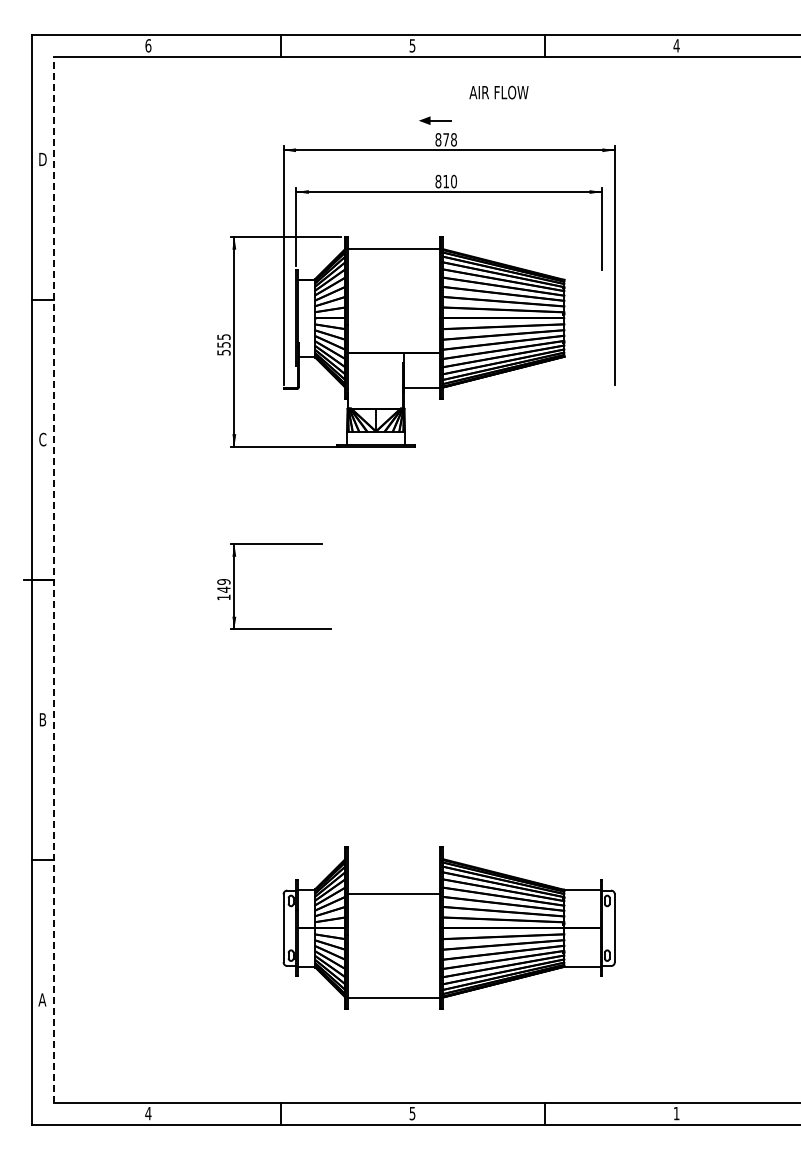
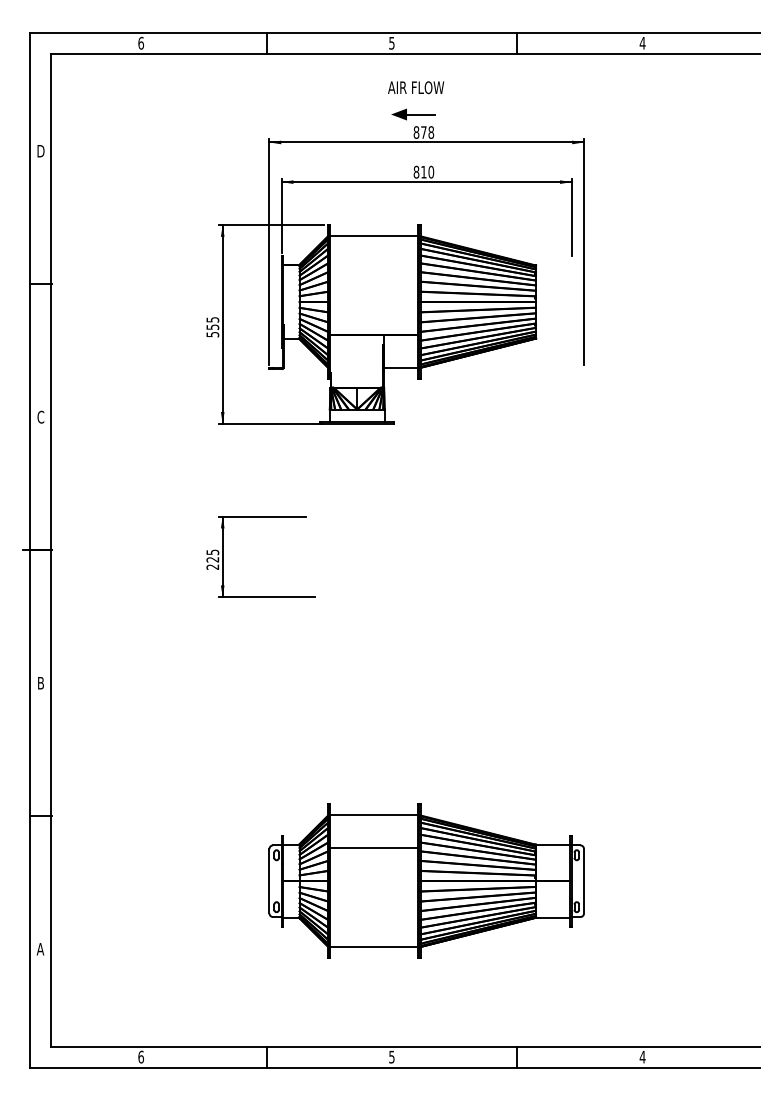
text: (498, 92) -> (415, 87), moved
part: (435, 120) -> (413, 114), size x1.43
line: (53, 580) -> (51, 550), dashed -> solid
text: (223, 589) -> (212, 559), 149 -> 225
line: (393, 858) -> (373, 814), added
text: (148, 1113) -> (141, 1057), 4 -> 6
text: (676, 1113) -> (642, 1057), 1 -> 4

